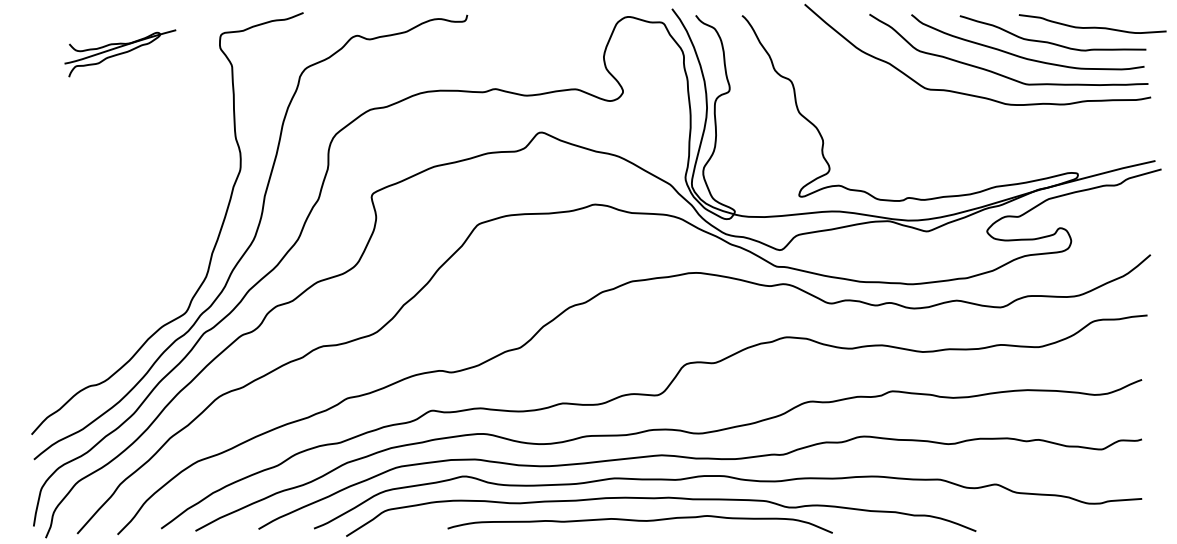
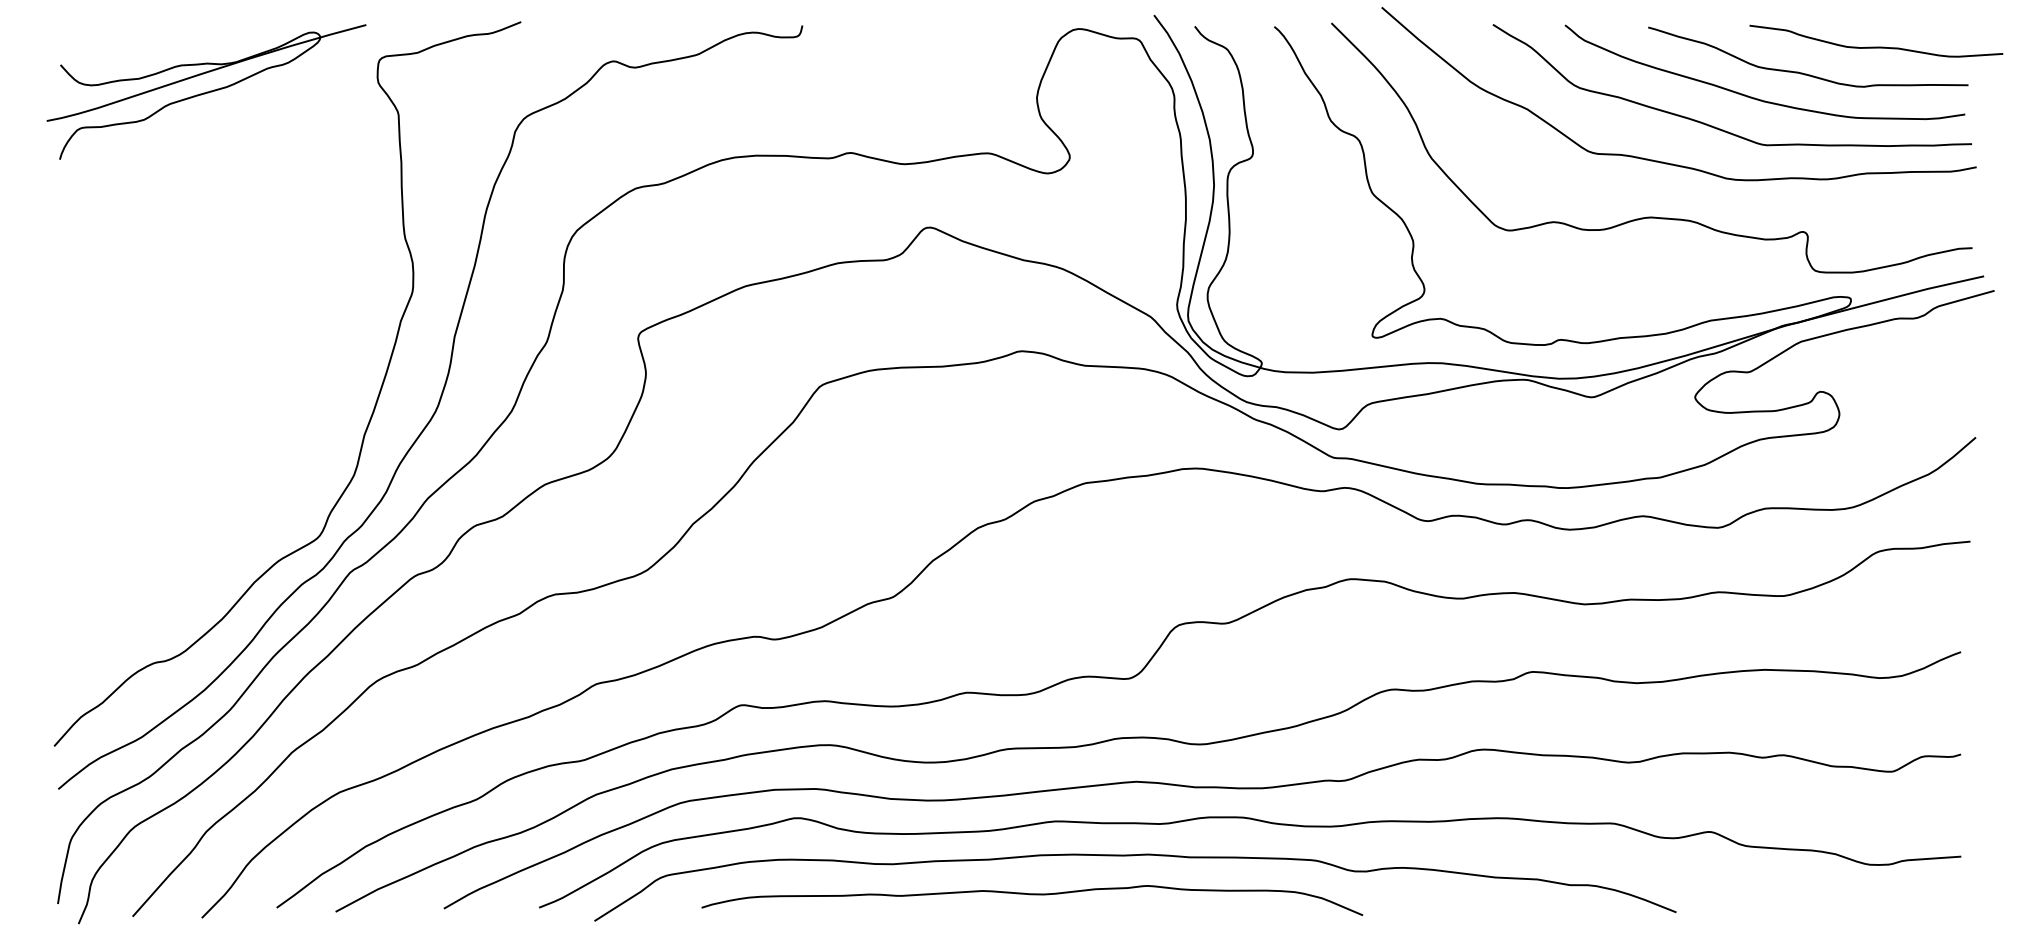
part: (120, 53) -> (206, 91), size x1.67
curve: (961, 125) -> (1651, 215), added
curve: (639, 521) -> (1031, 895), moved

